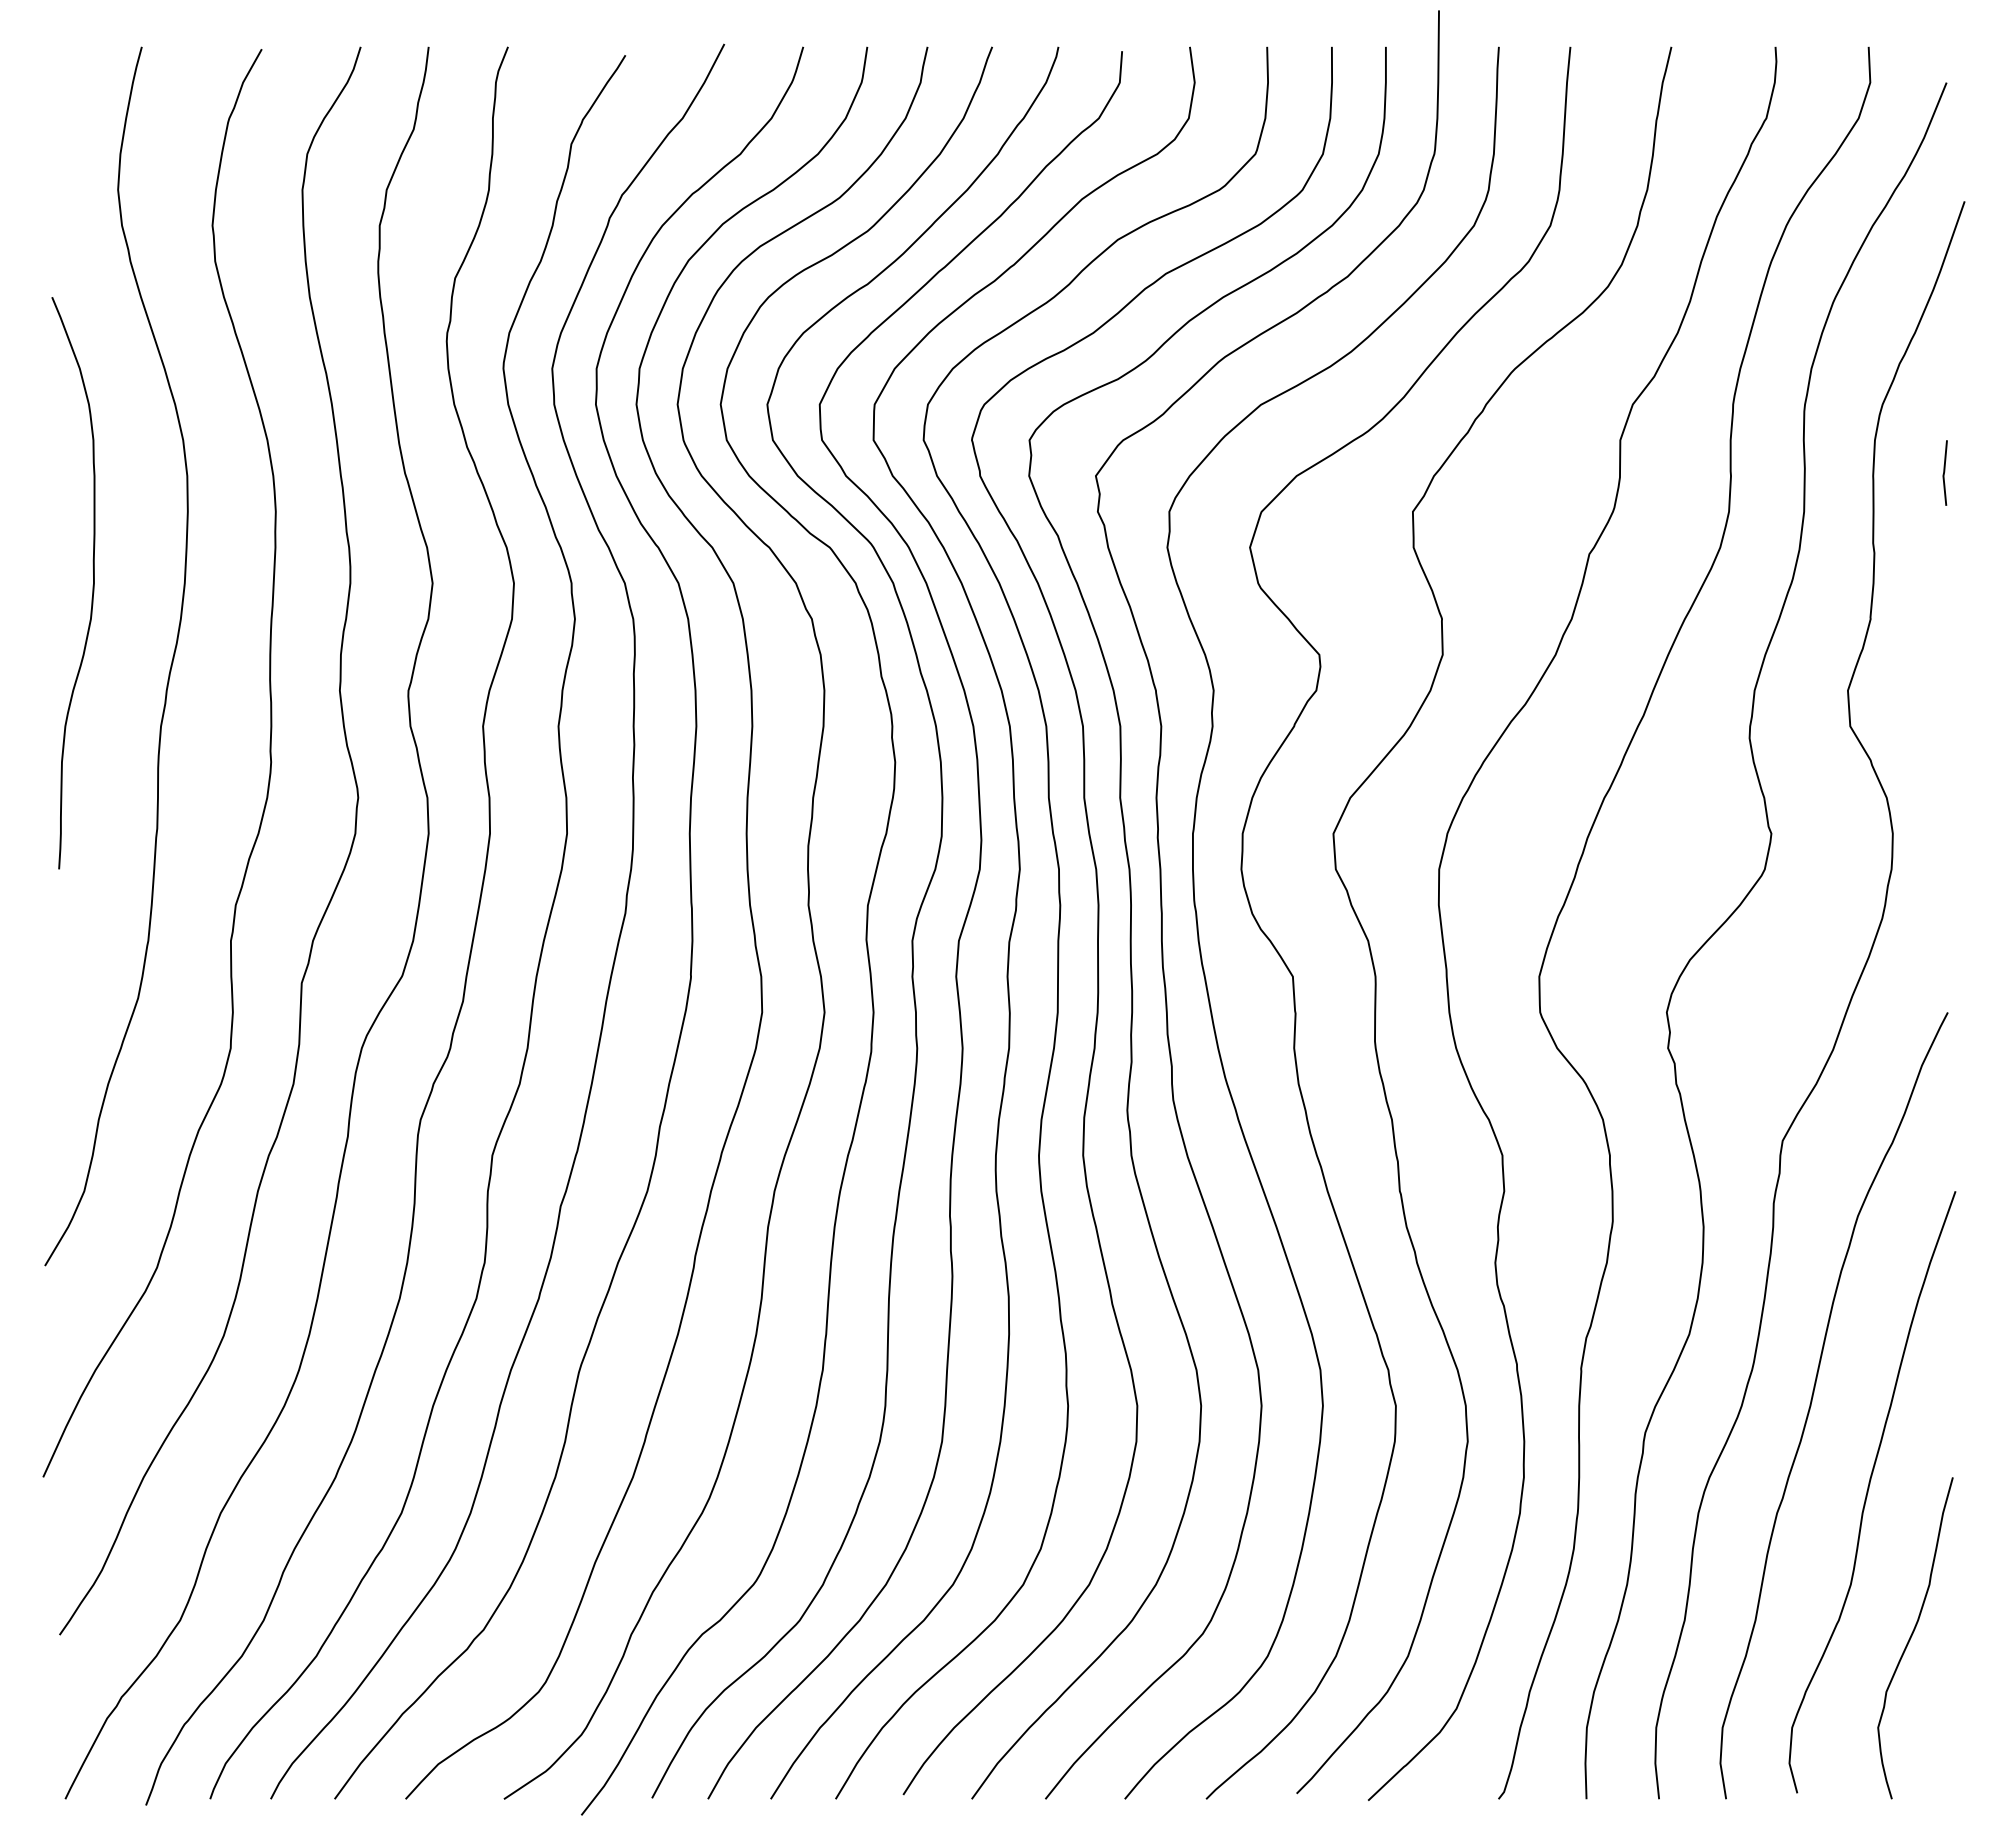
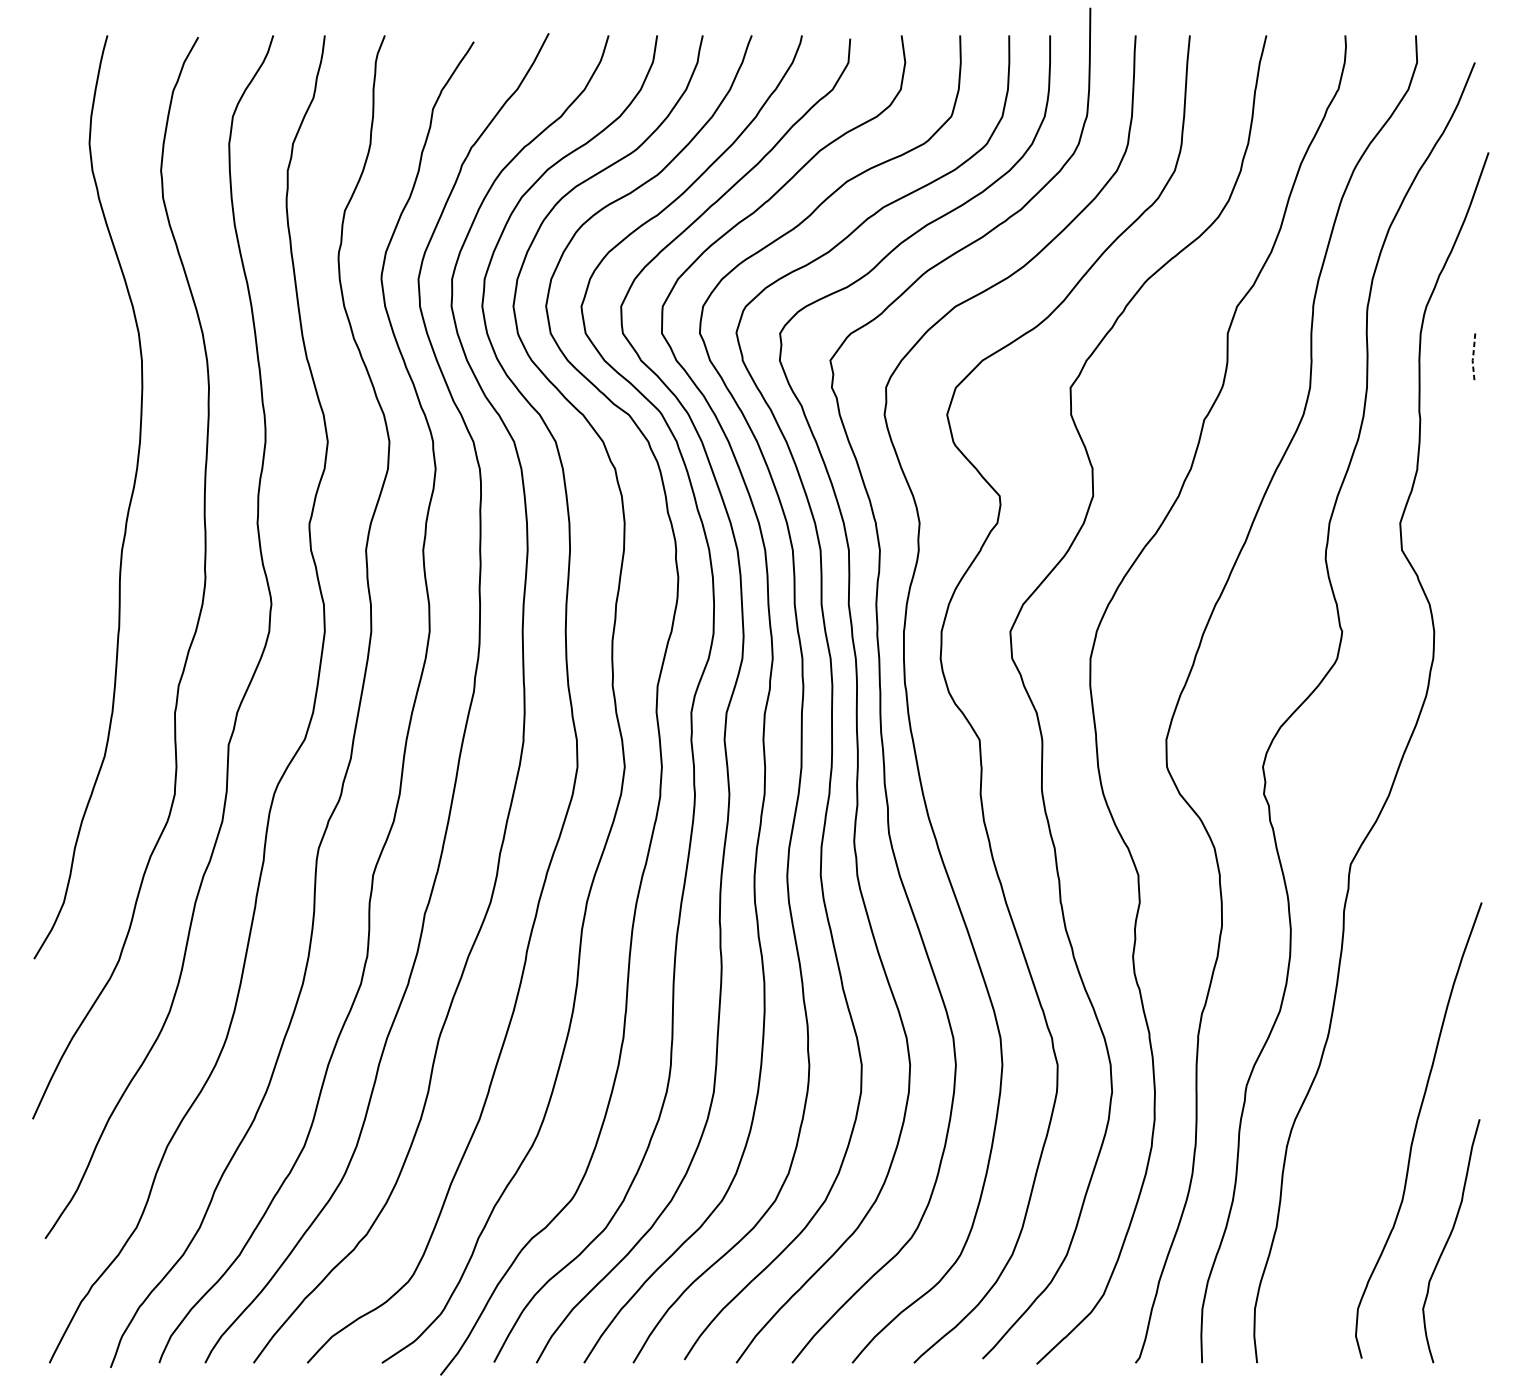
line: (1943, 473) -> (1472, 358), solid -> dashed
curve: (92, 585) -> (70, 443), removed
curve: (1812, 1402) -> (1373, 1062), removed

